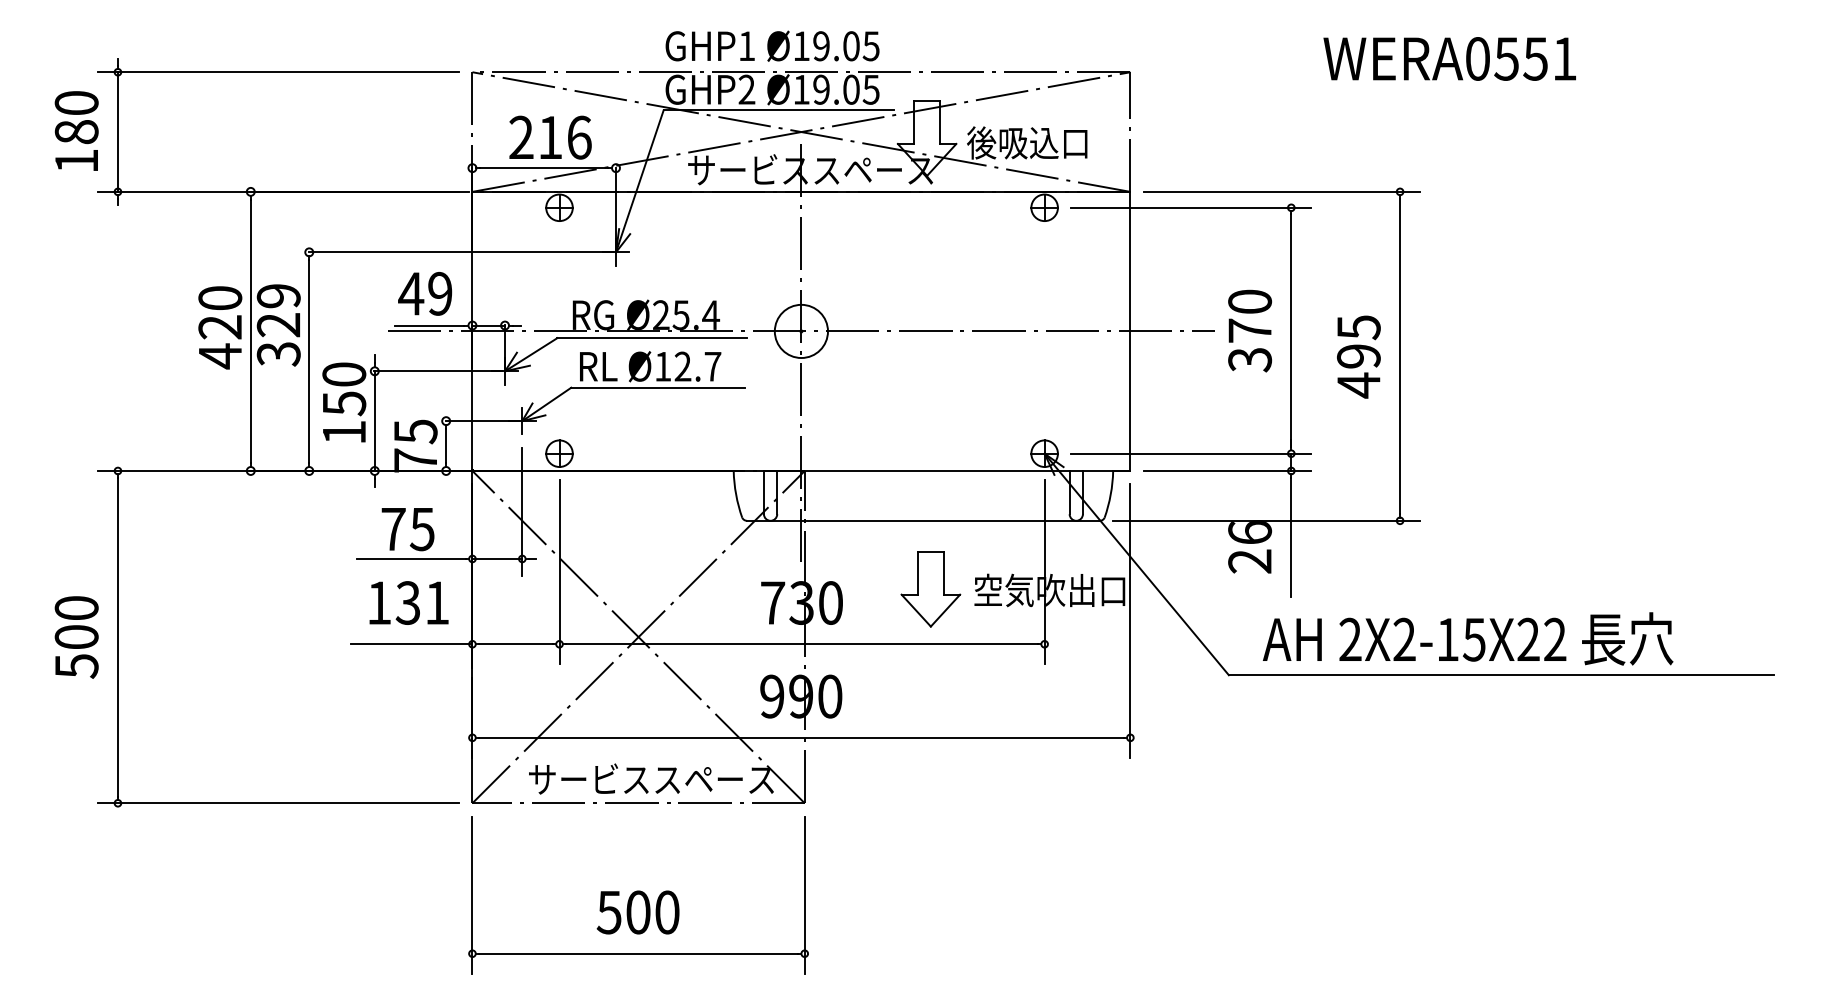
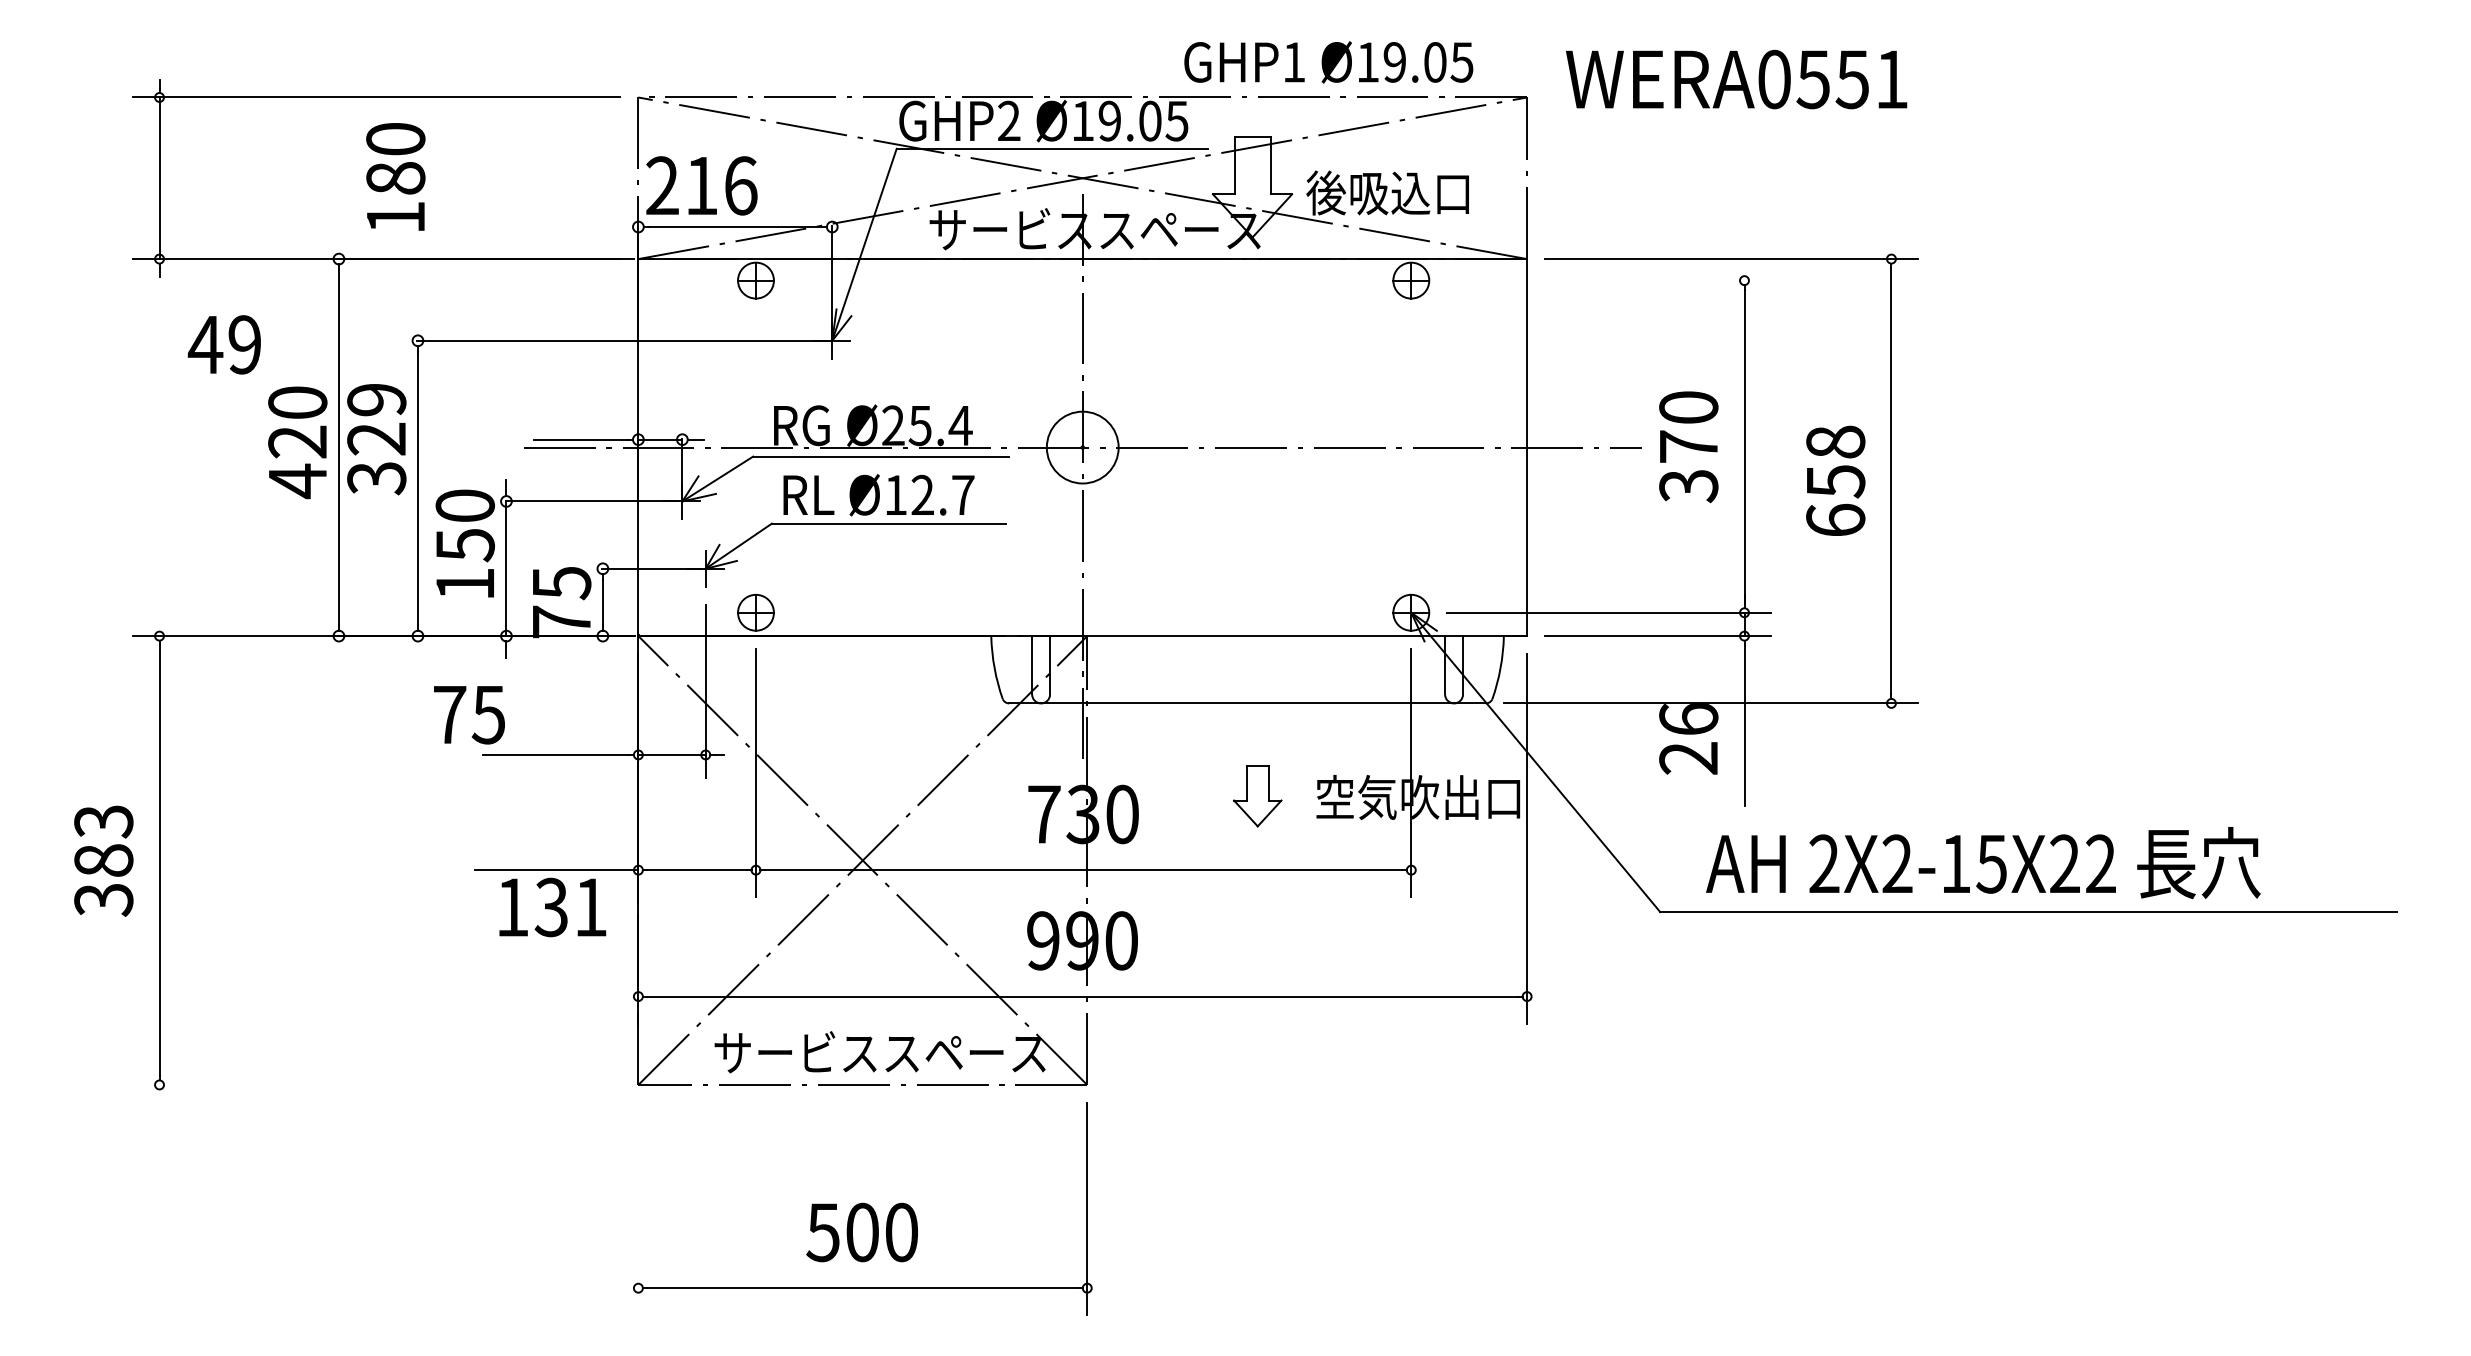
text: (772, 46) -> (1328, 62), moved
text: (1449, 58) -> (1736, 79), moved
text: (76, 130) -> (395, 176), moved
text: (550, 137) -> (701, 185), moved
line: (1191, 207) -> (1609, 280), removed
text: (424, 293) -> (223, 344), moved
text: (1358, 356) -> (1835, 481), 495 -> 658
text: (408, 529) -> (469, 715), moved
part: (930, 589) -> (1257, 796), size x0.6
text: (408, 603) -> (552, 907), moved
text: (76, 637) -> (103, 860), 500 -> 383
line: (278, 802) -> (376, 1084), removed
line: (472, 894) -> (638, 1208), removed

